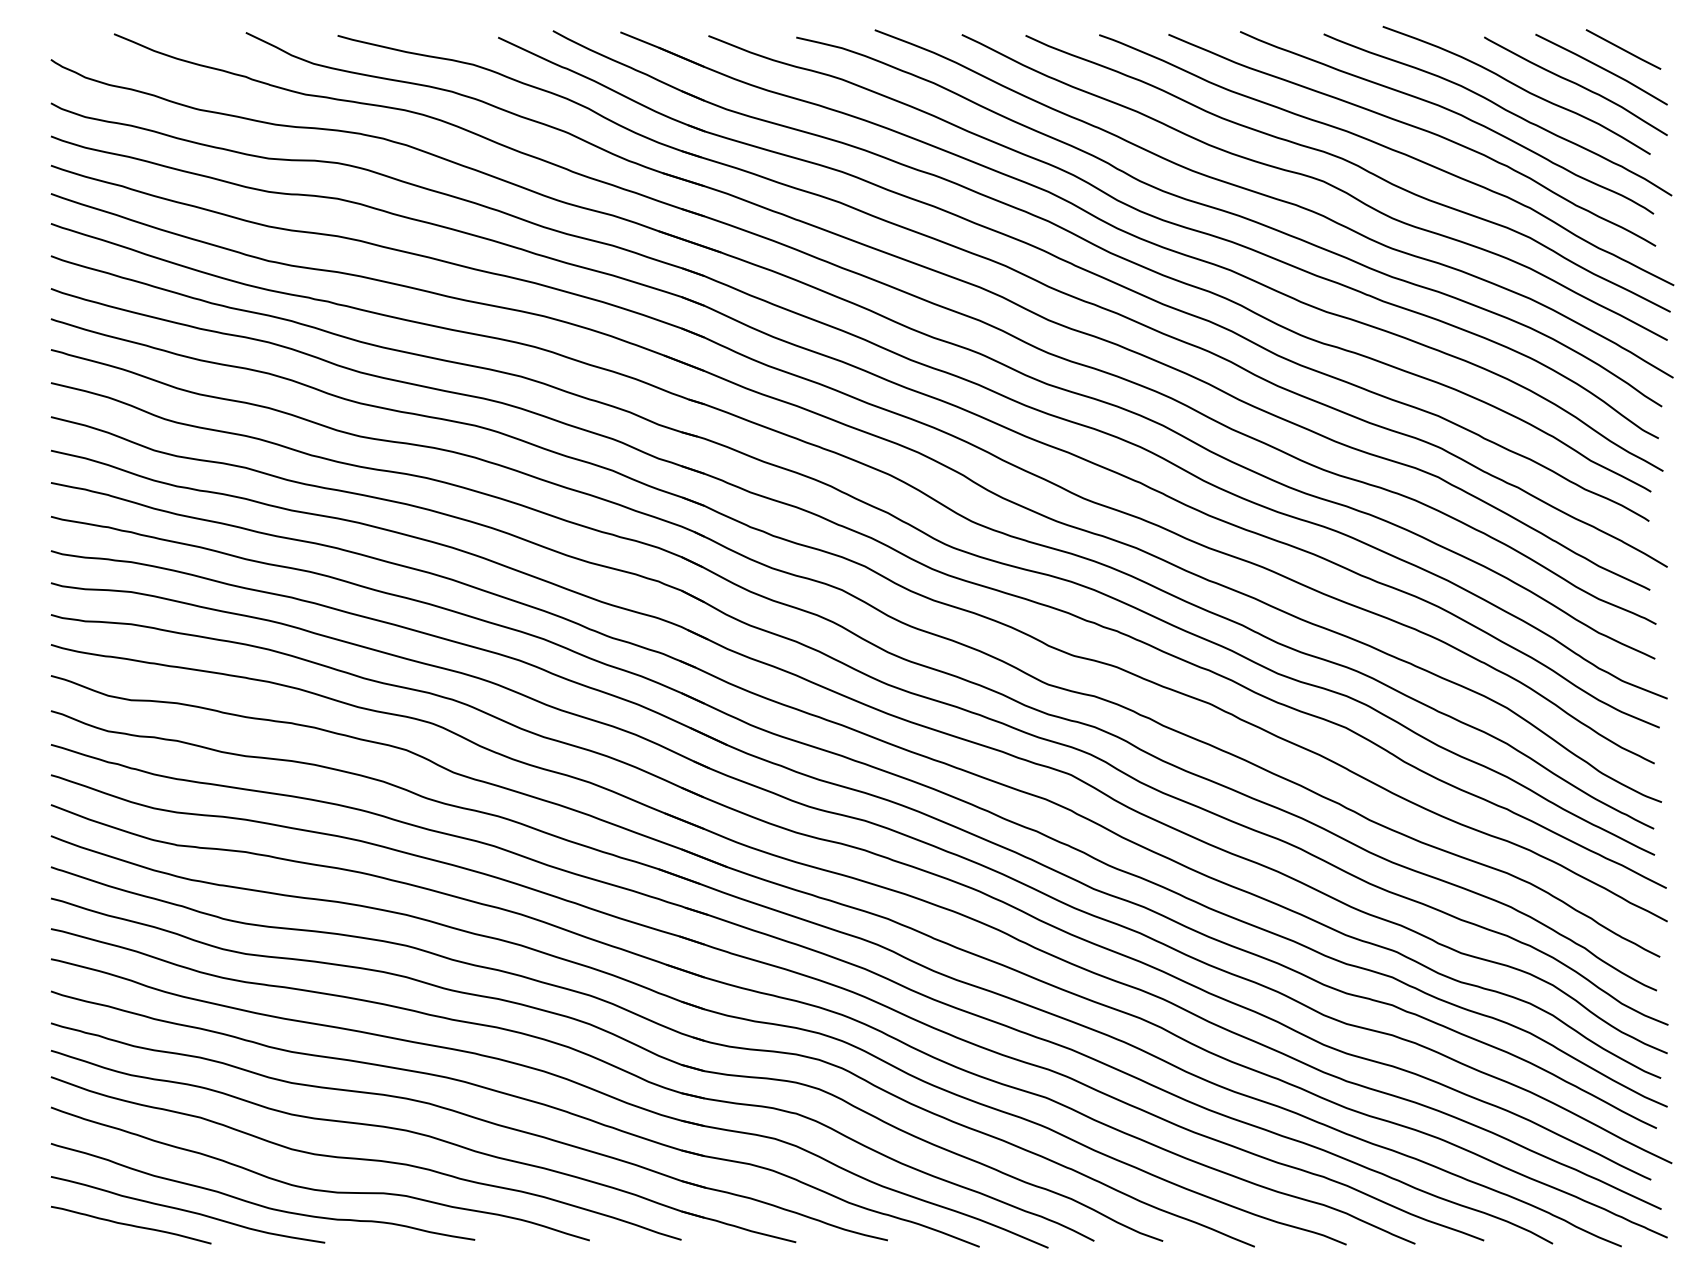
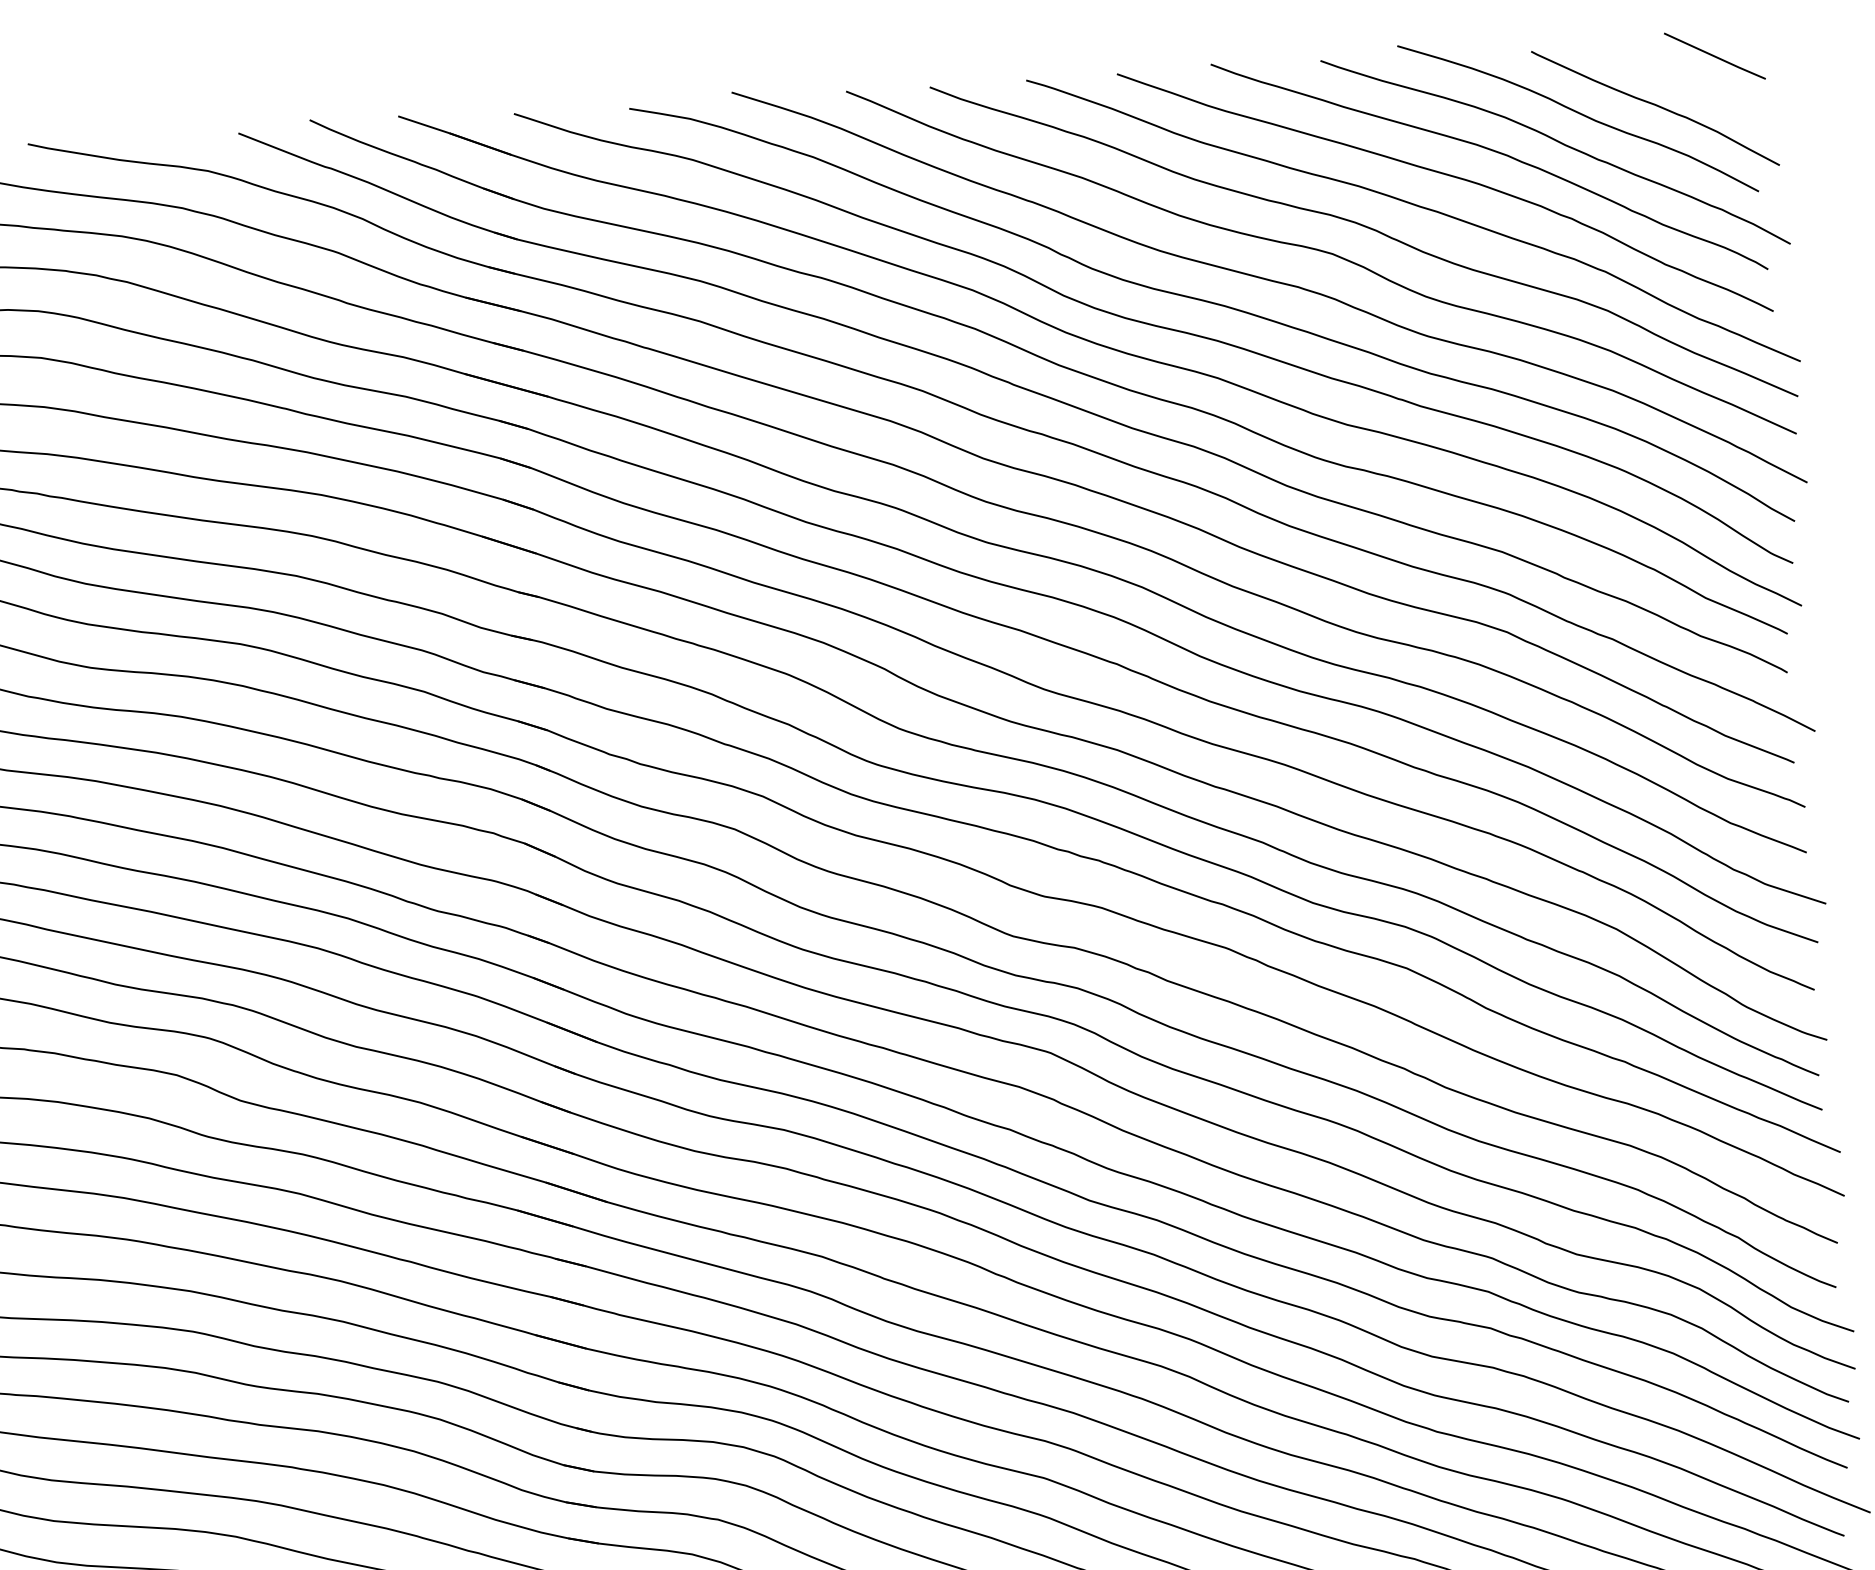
line: (1601, 68) -> (1687, 82), removed

